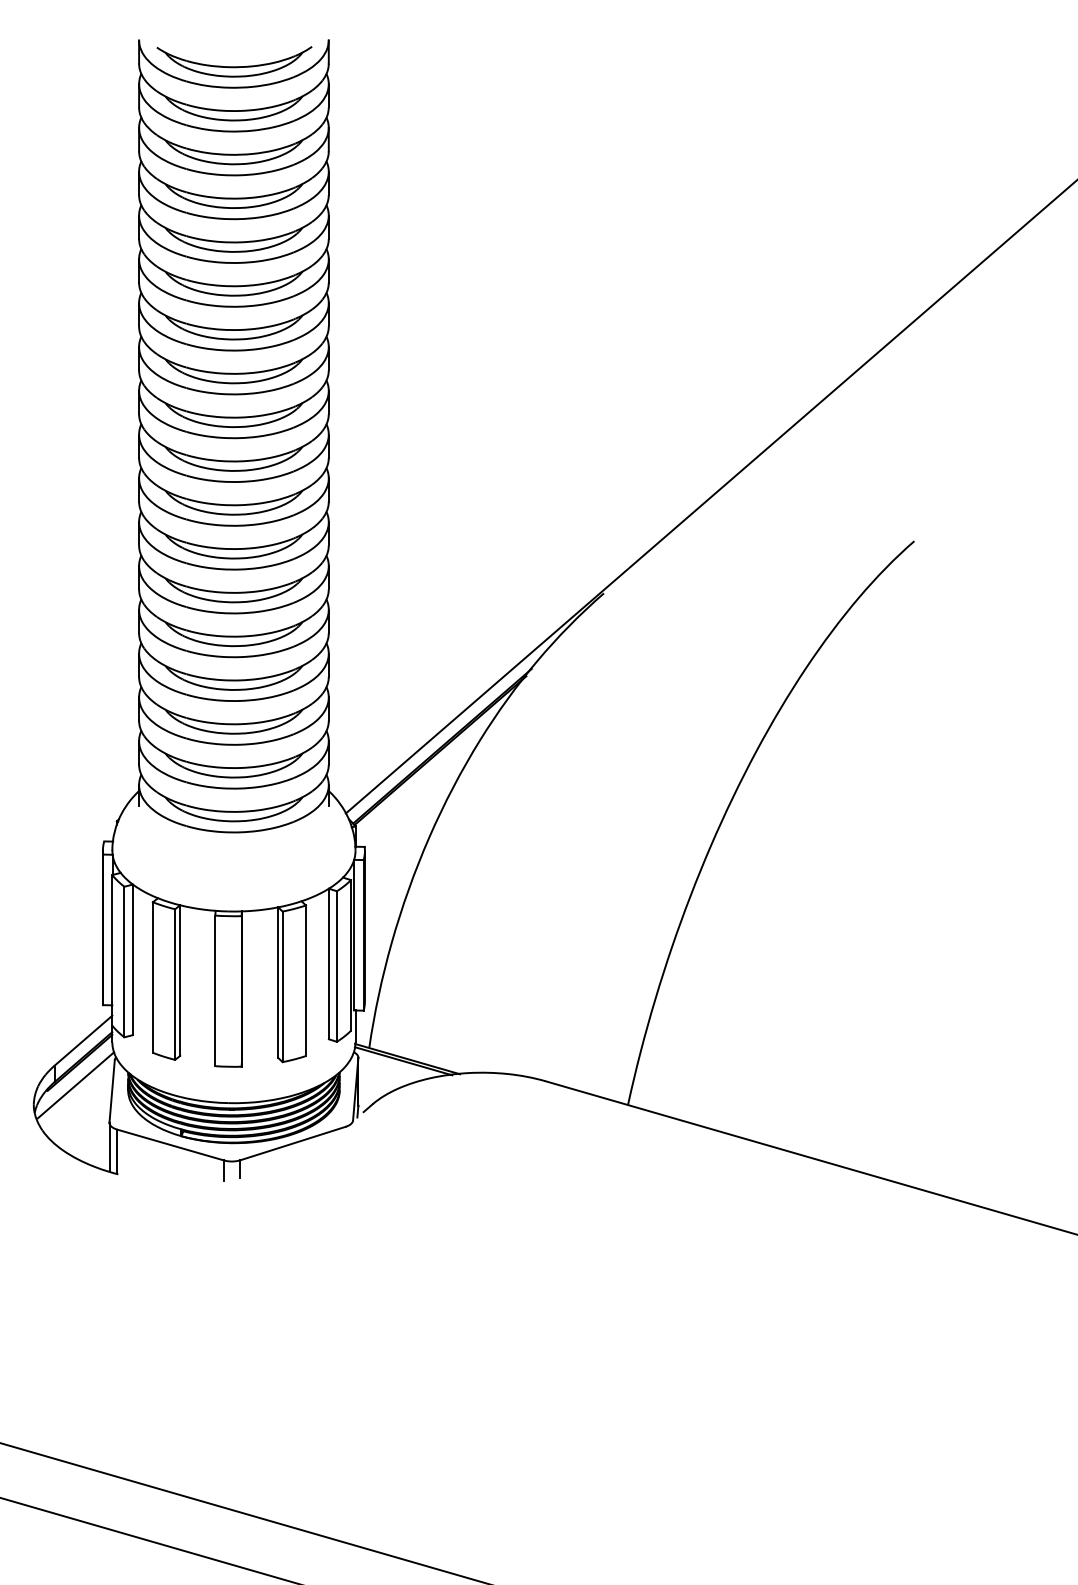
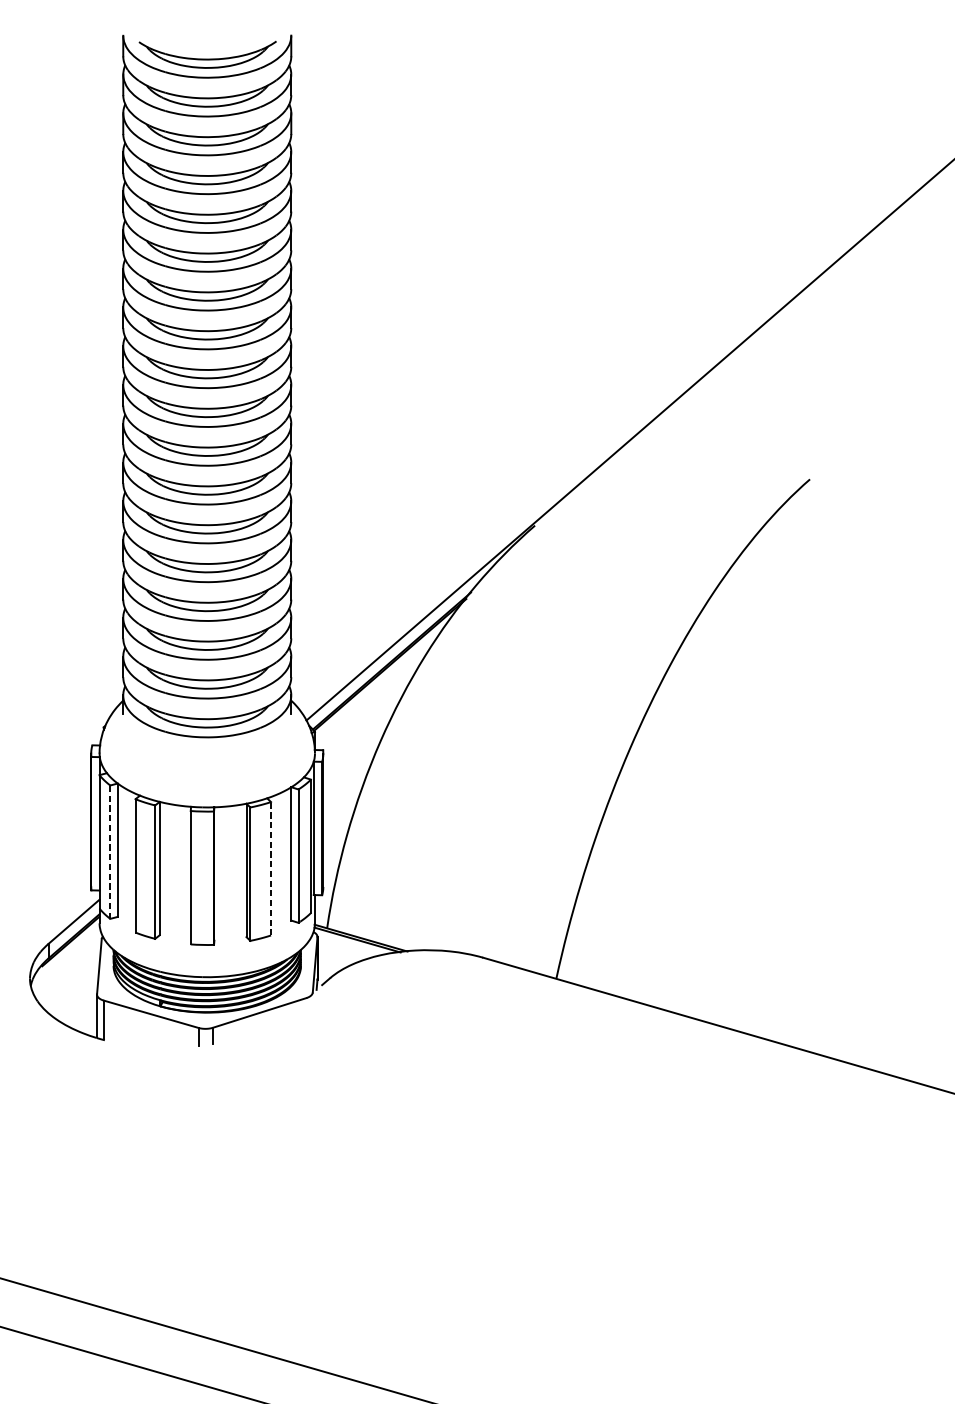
line: (124, 961) -> (110, 851), solid -> dashed
line: (305, 980) -> (270, 868), solid -> dashed
line: (75, 1085) -> (66, 961), removed

